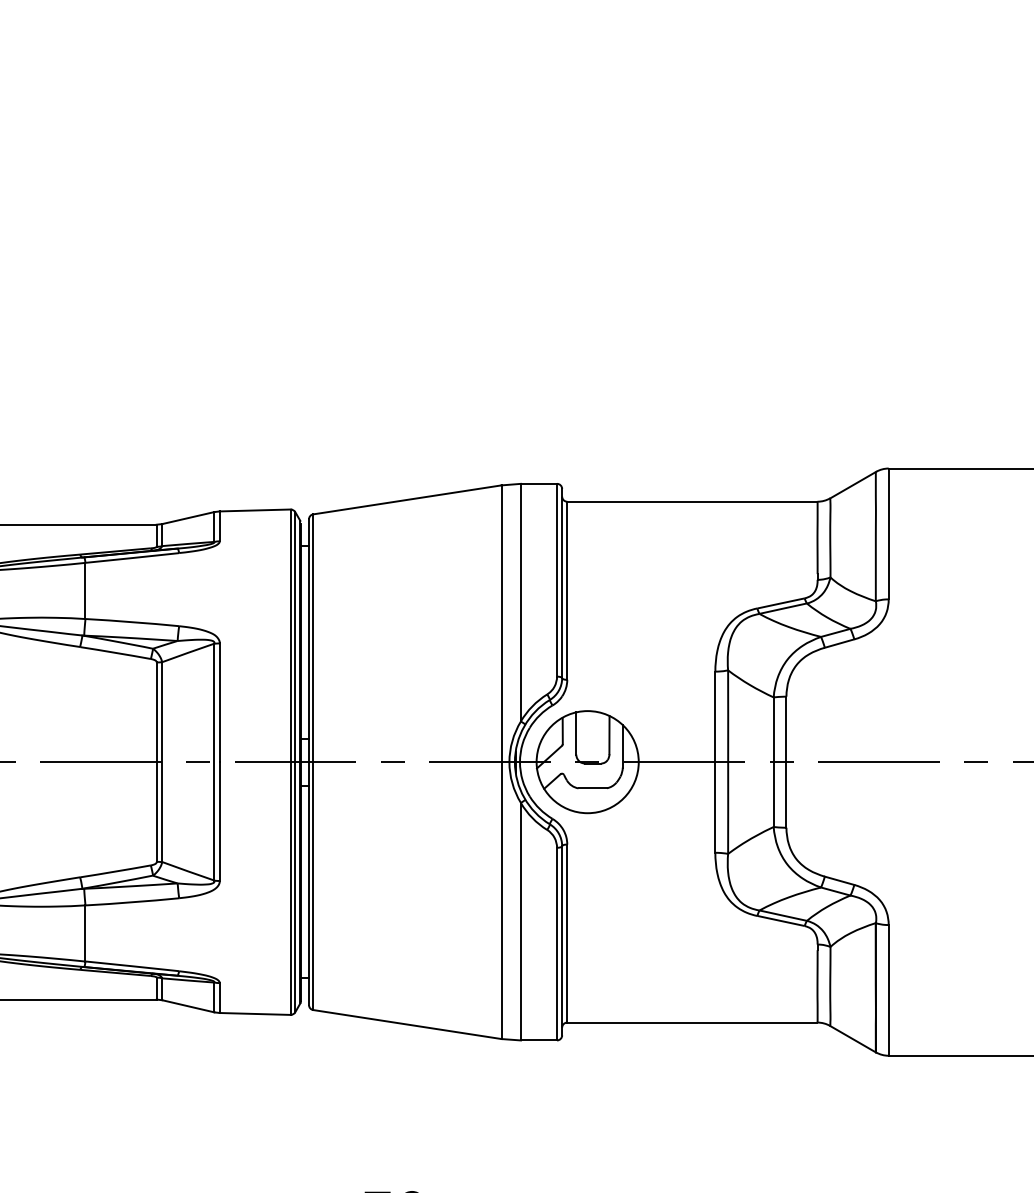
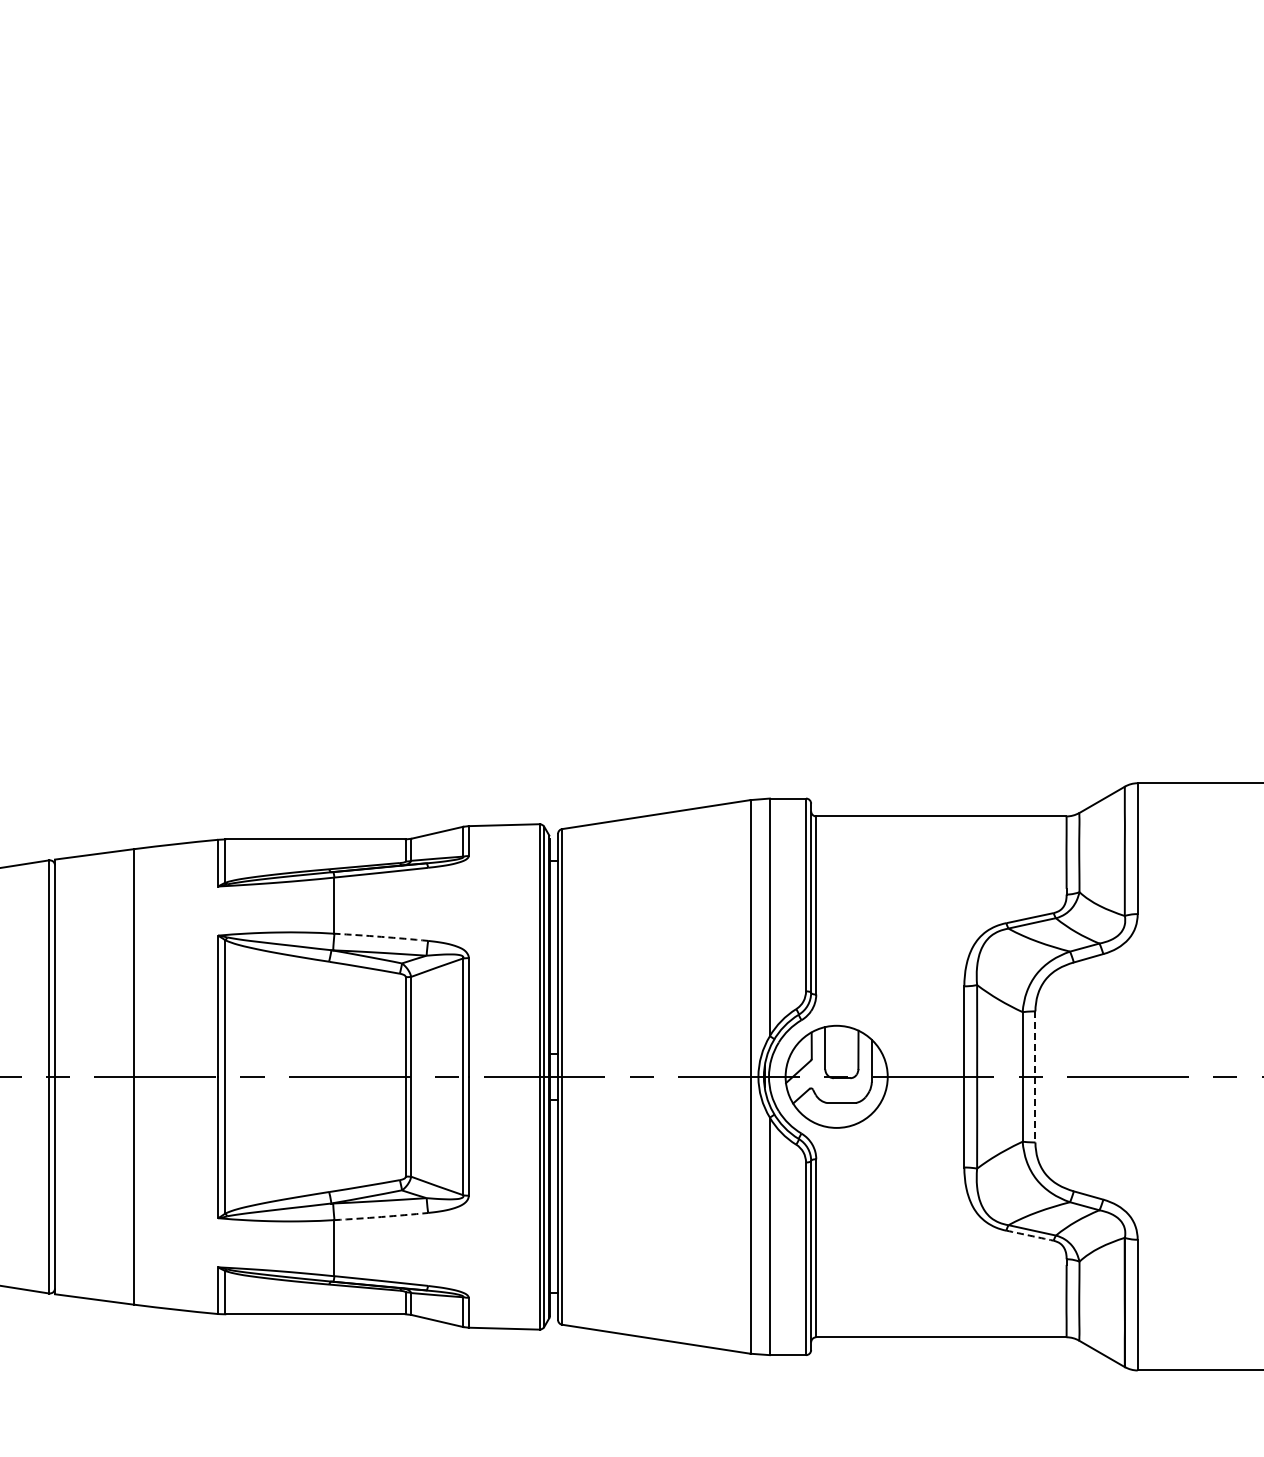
arc: (132, 621) -> (381, 936), solid -> dashed
line: (786, 761) -> (1035, 1076), solid -> dashed
arc: (132, 902) -> (381, 1217), solid -> dashed
arc: (780, 920) -> (1029, 1235), solid -> dashed

